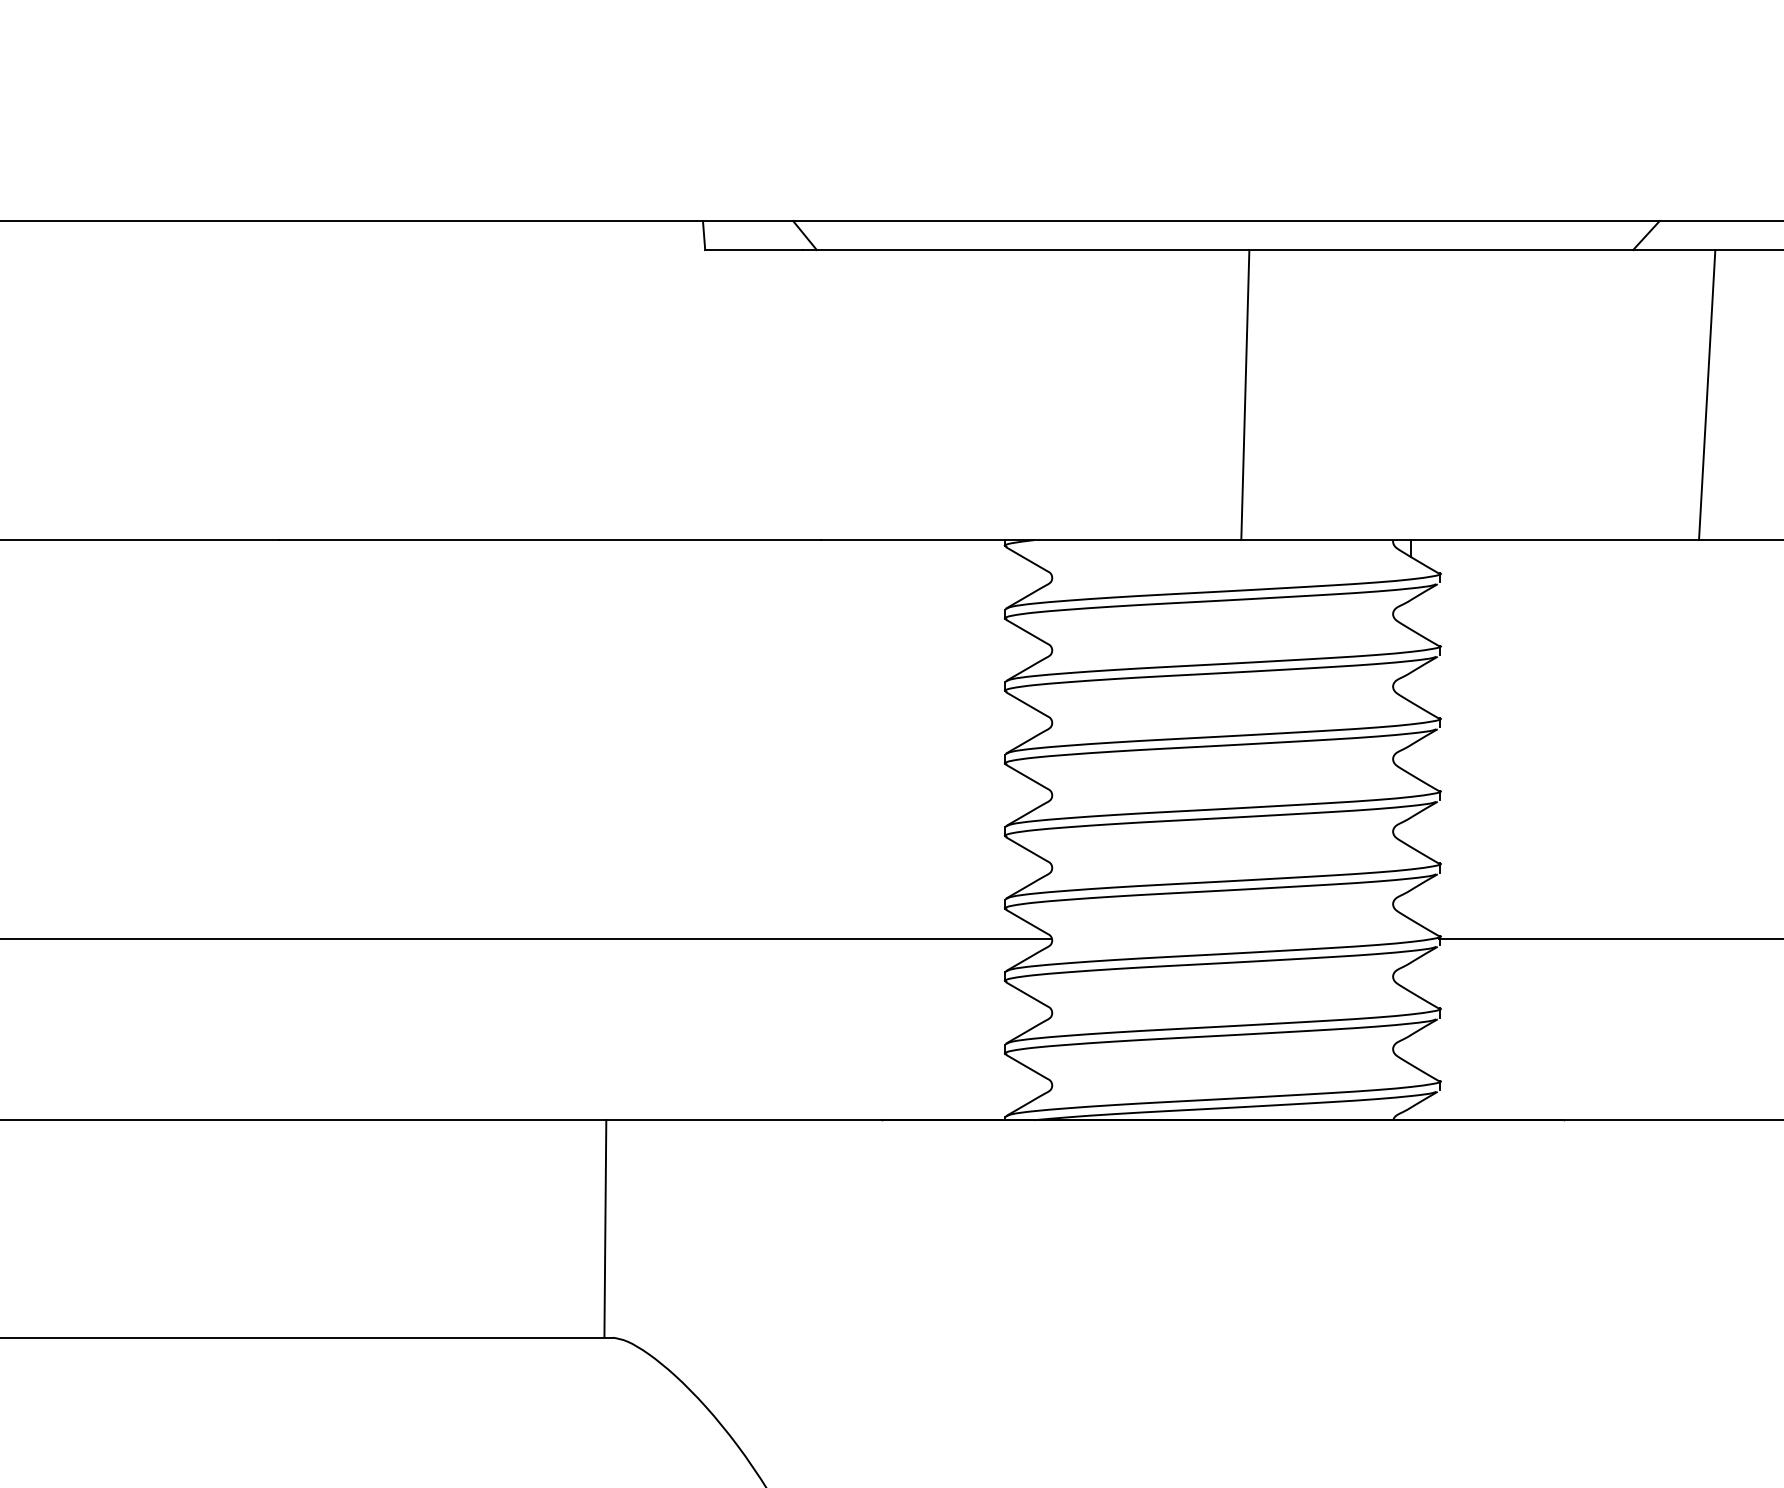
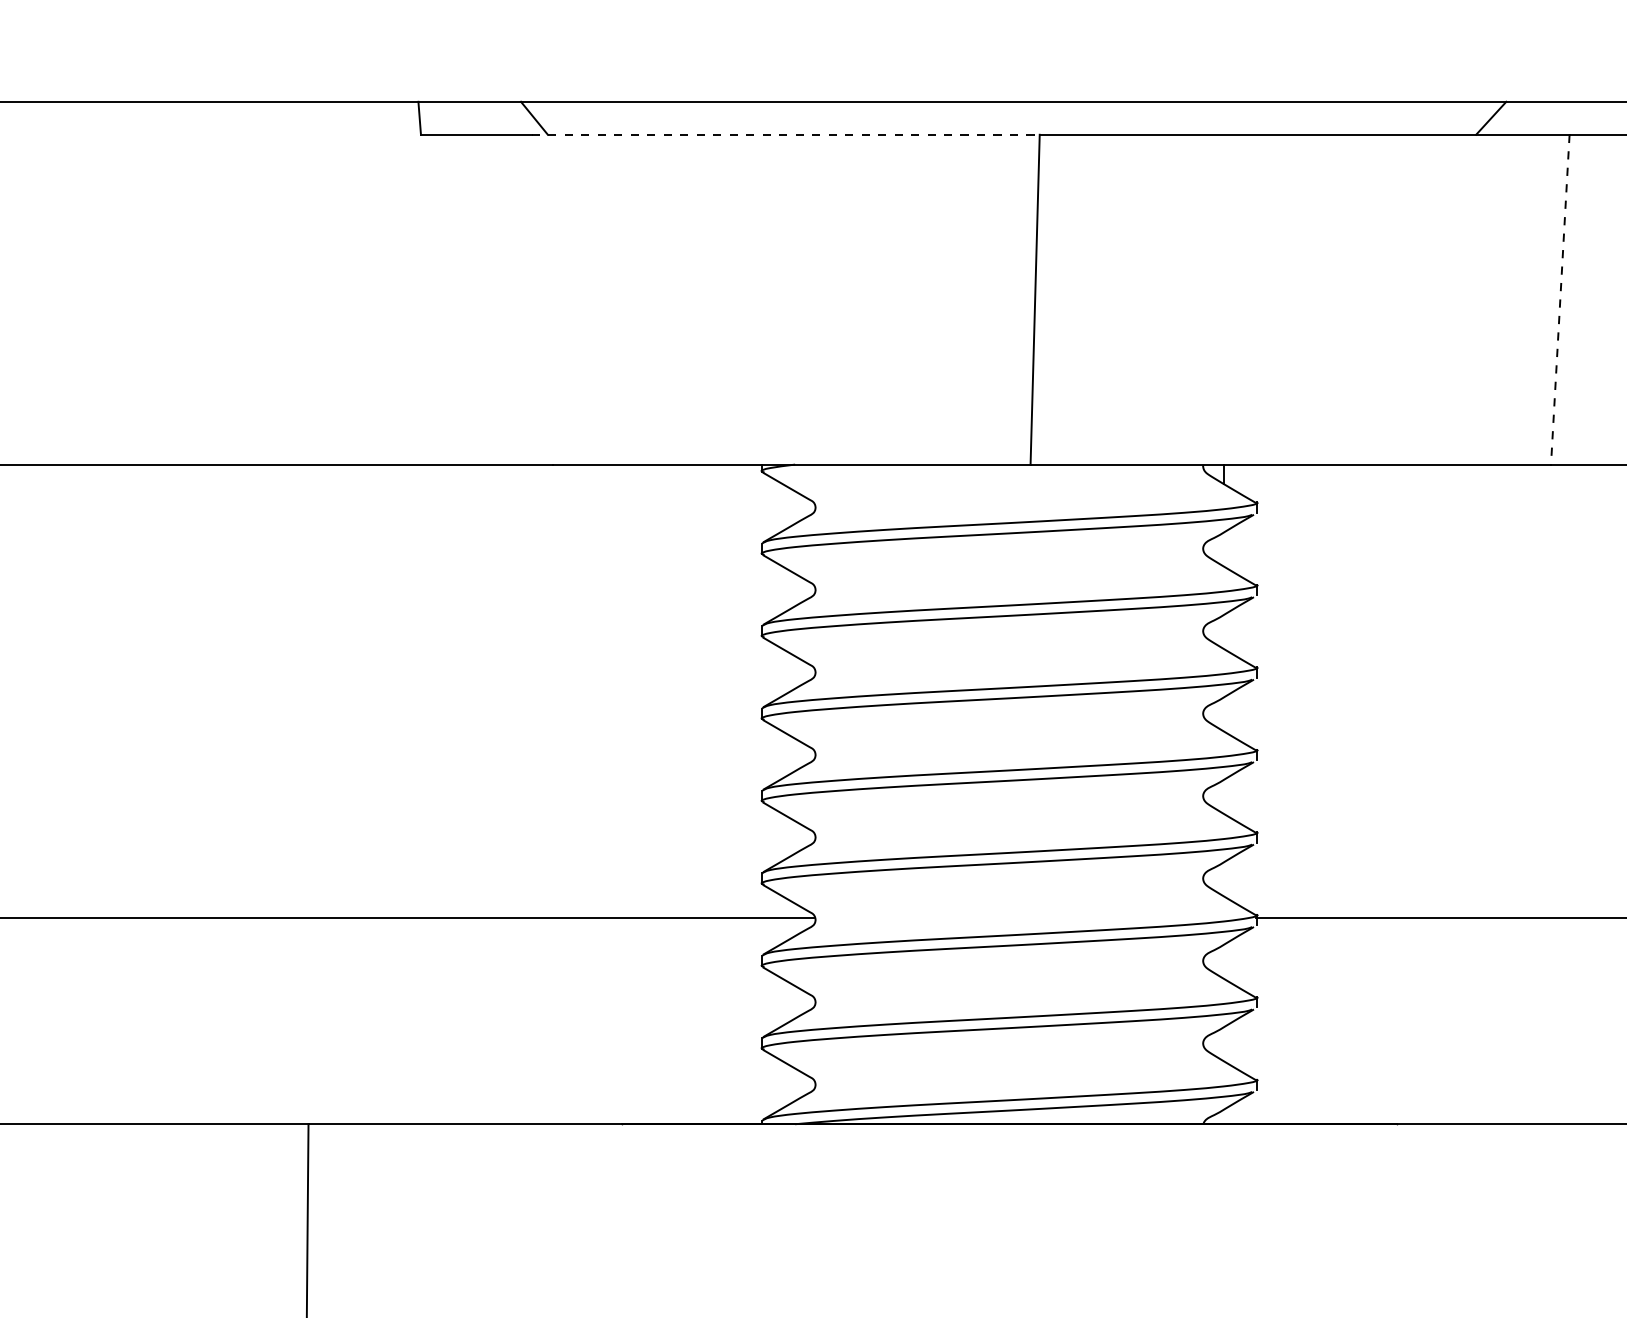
line: (1026, 250) -> (786, 135), solid -> dashed
line: (1707, 395) -> (1560, 300), solid -> dashed

